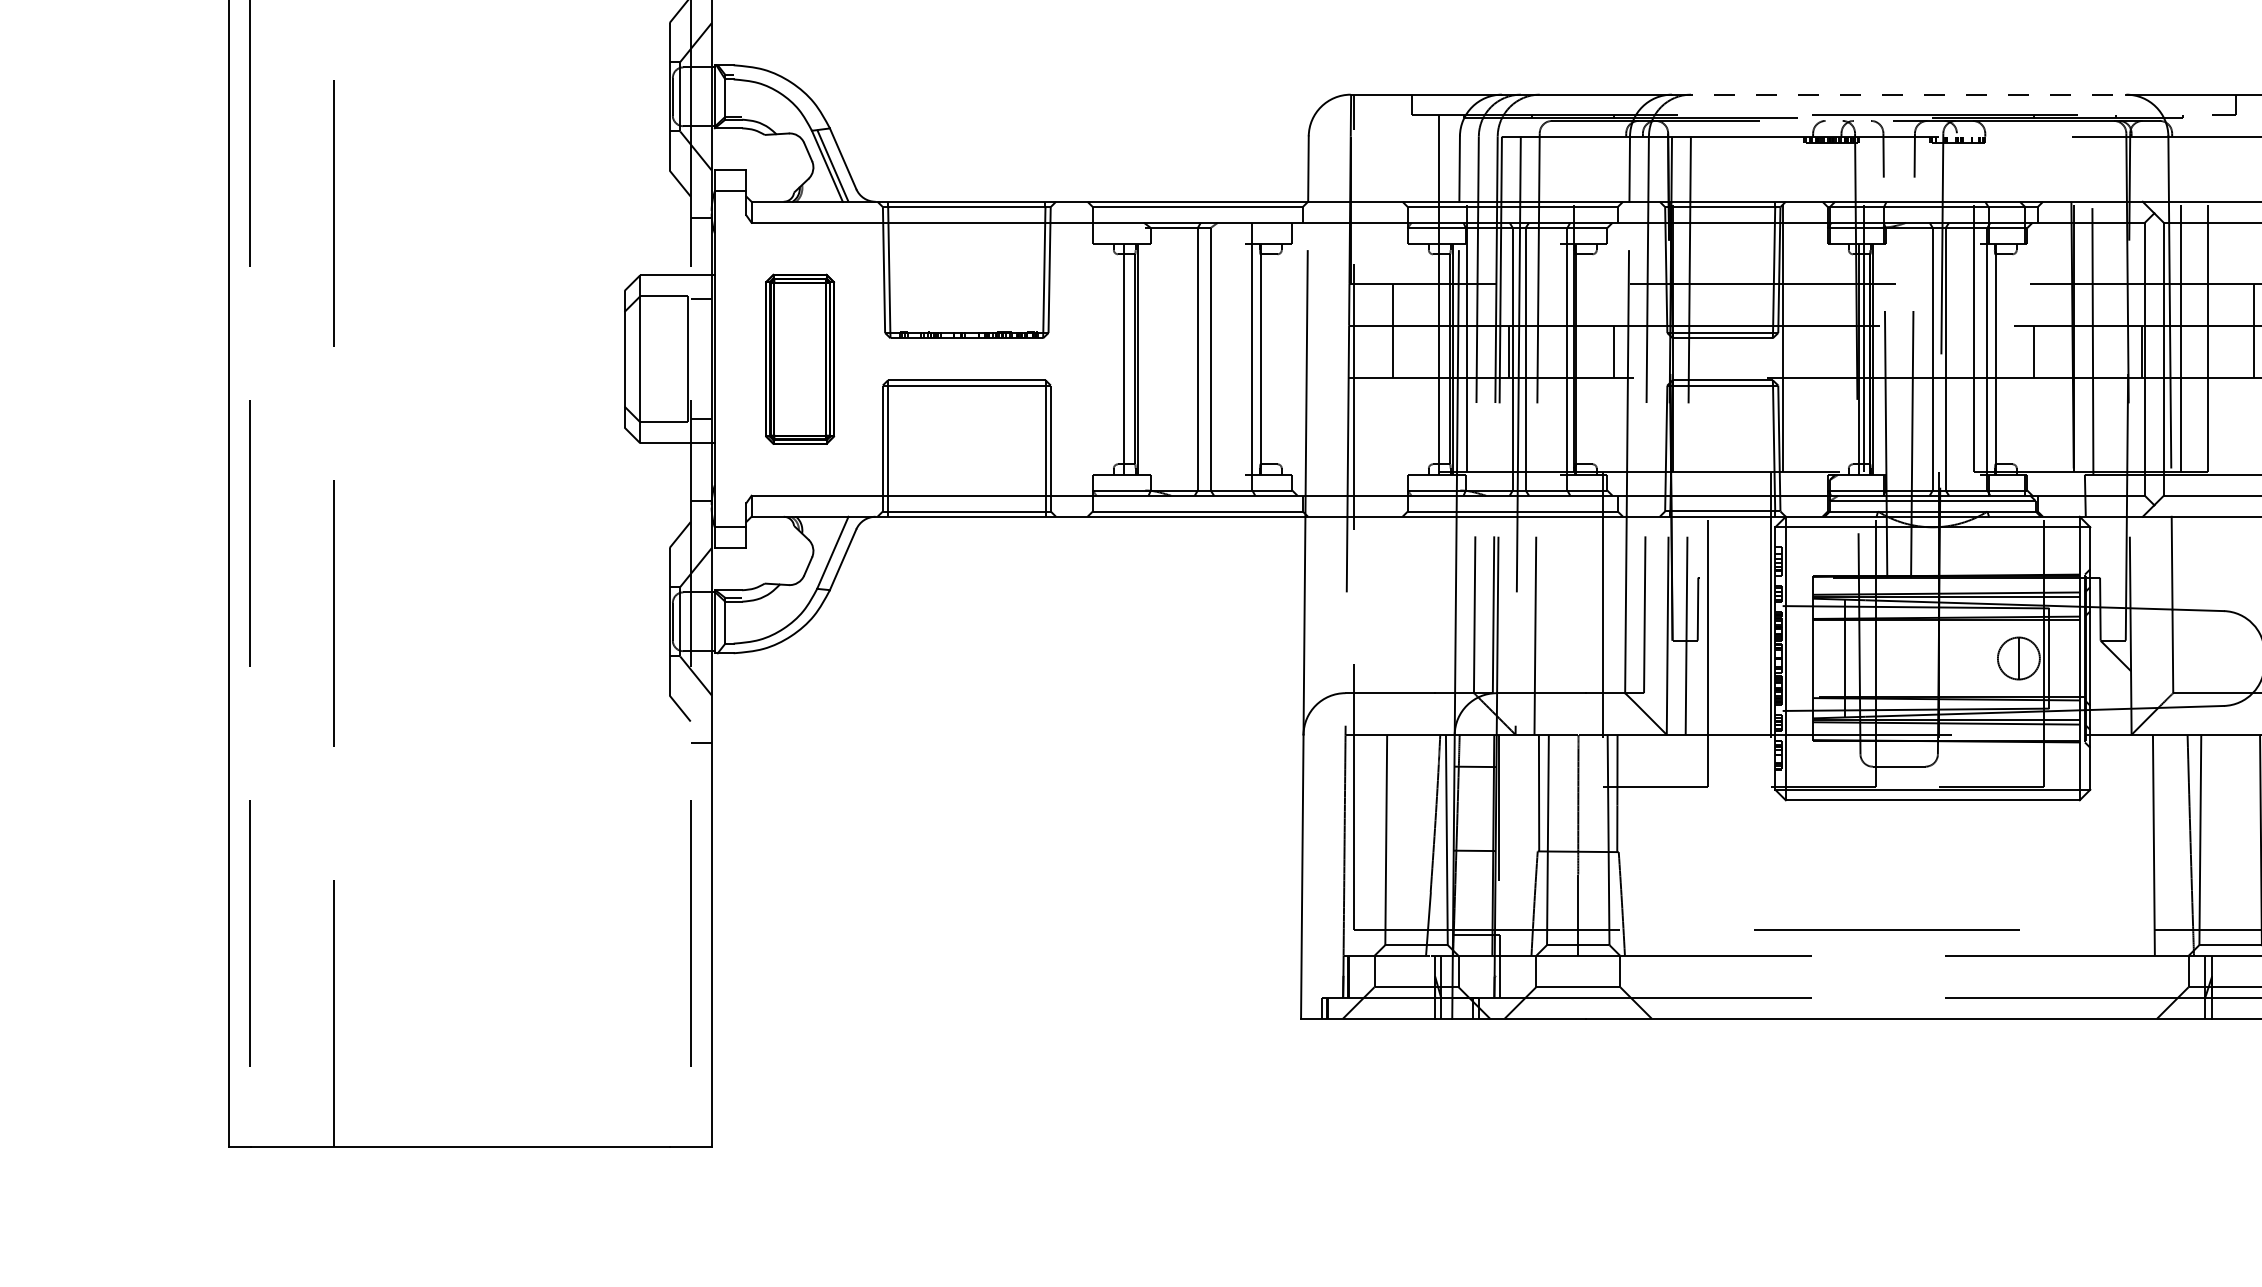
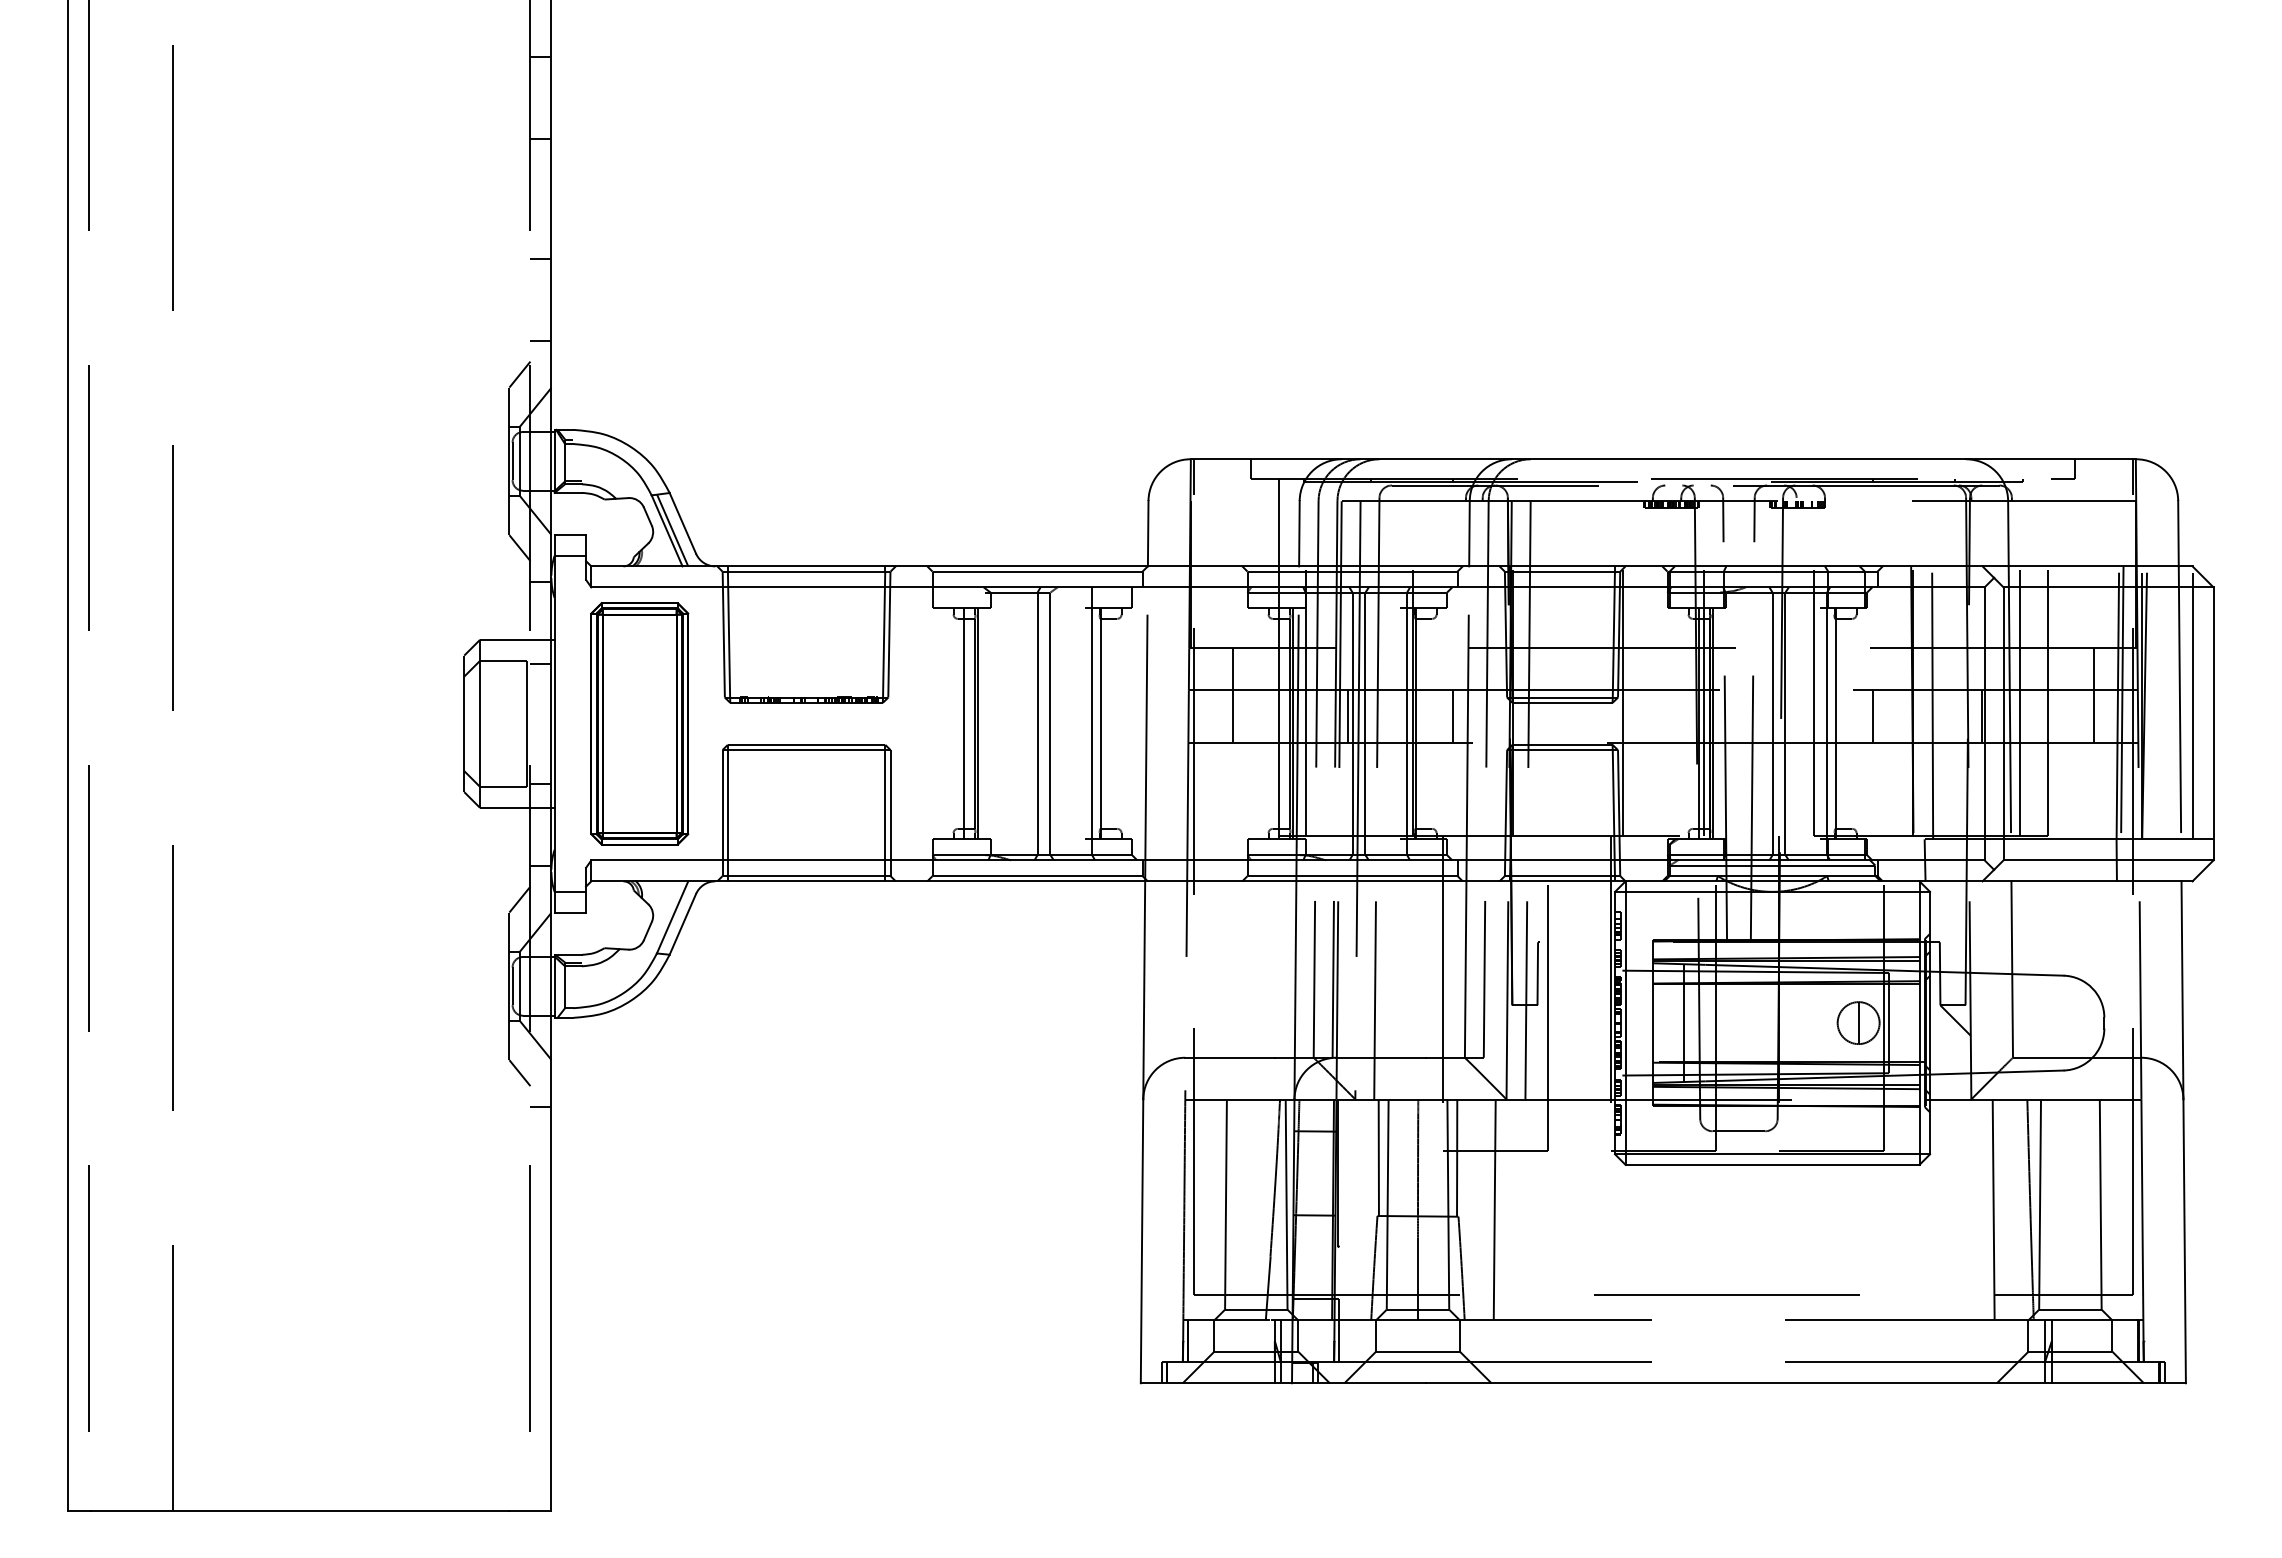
line: (1899, 94) -> (1739, 459), dashed -> solid
part: (799, 358) -> (639, 723), size x1.43
line: (1654, 844) -> (1494, 1209), added

